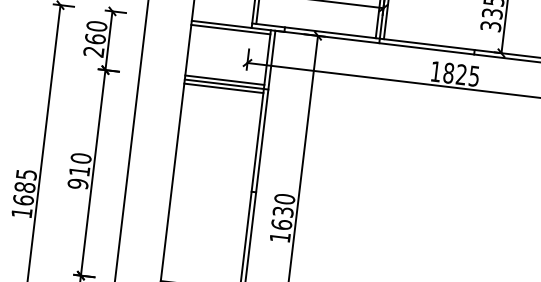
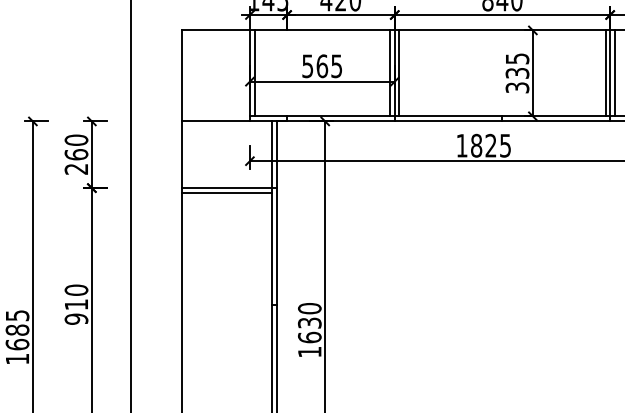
line: (230, 29) -> (226, 126), removed
line: (224, 80) -> (226, 183), removed

